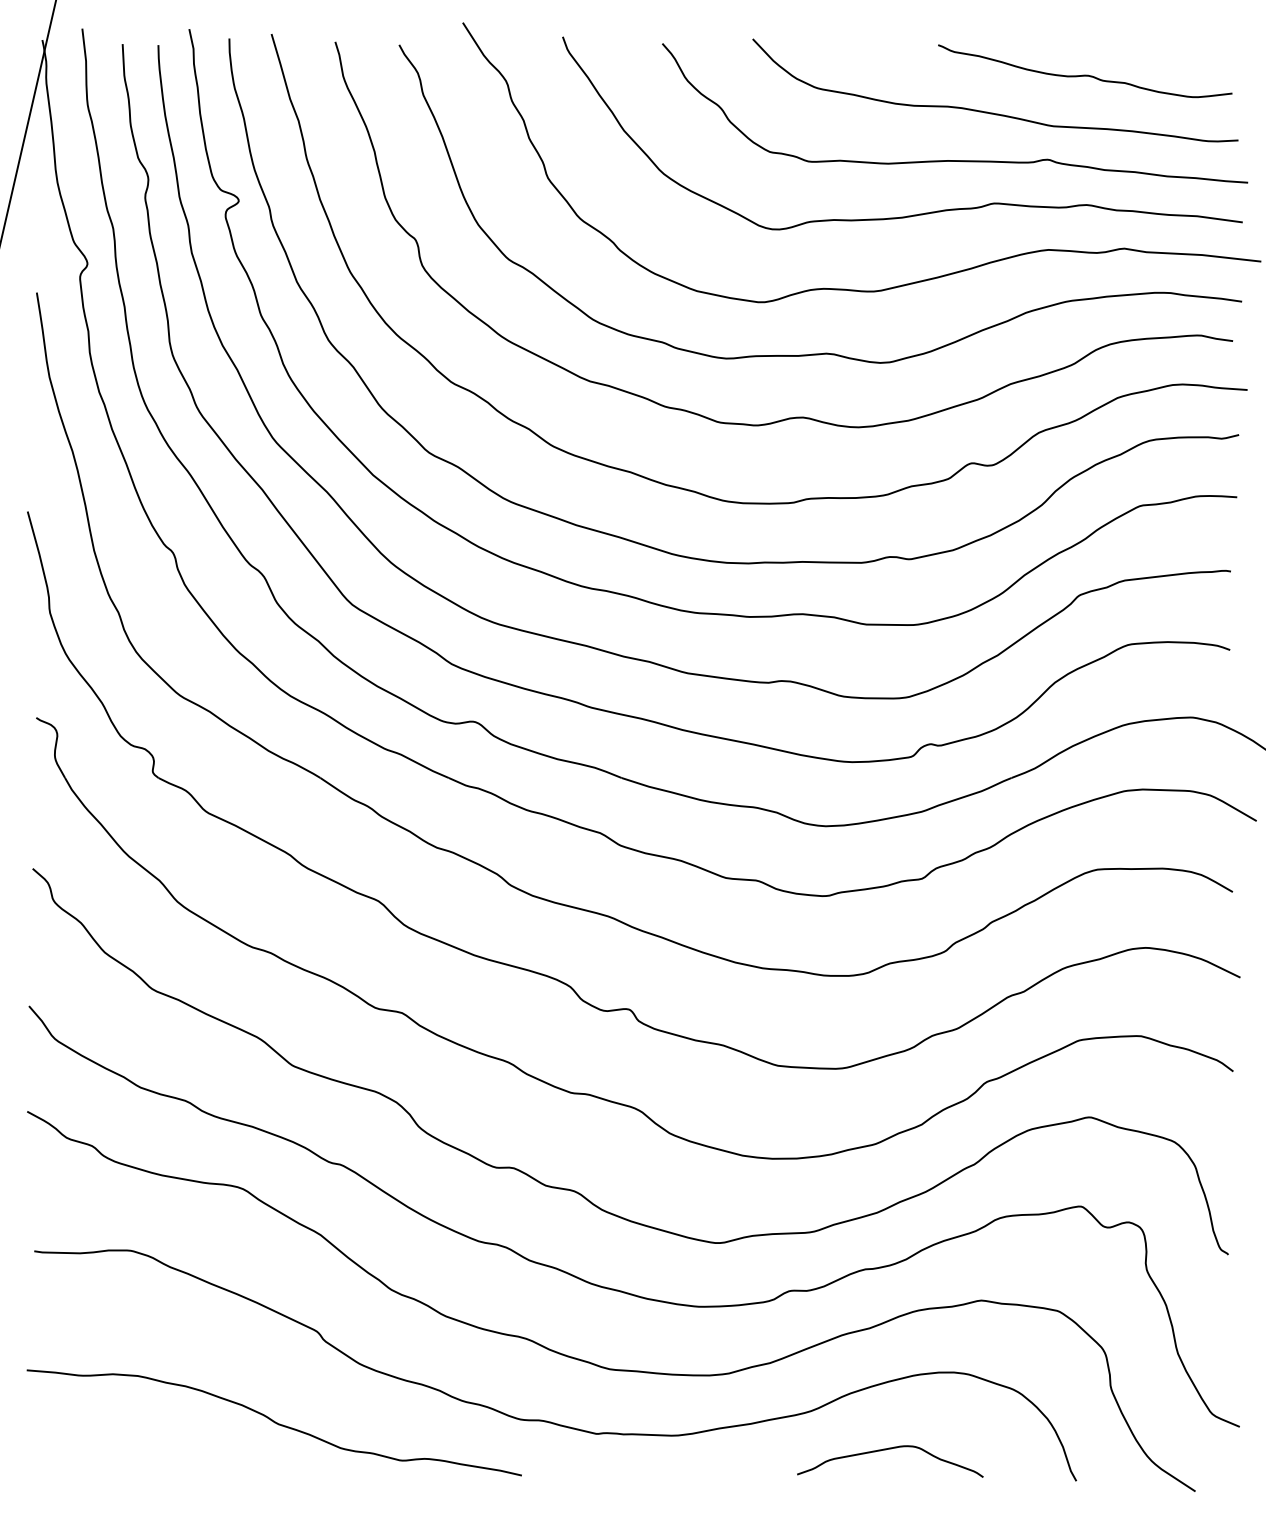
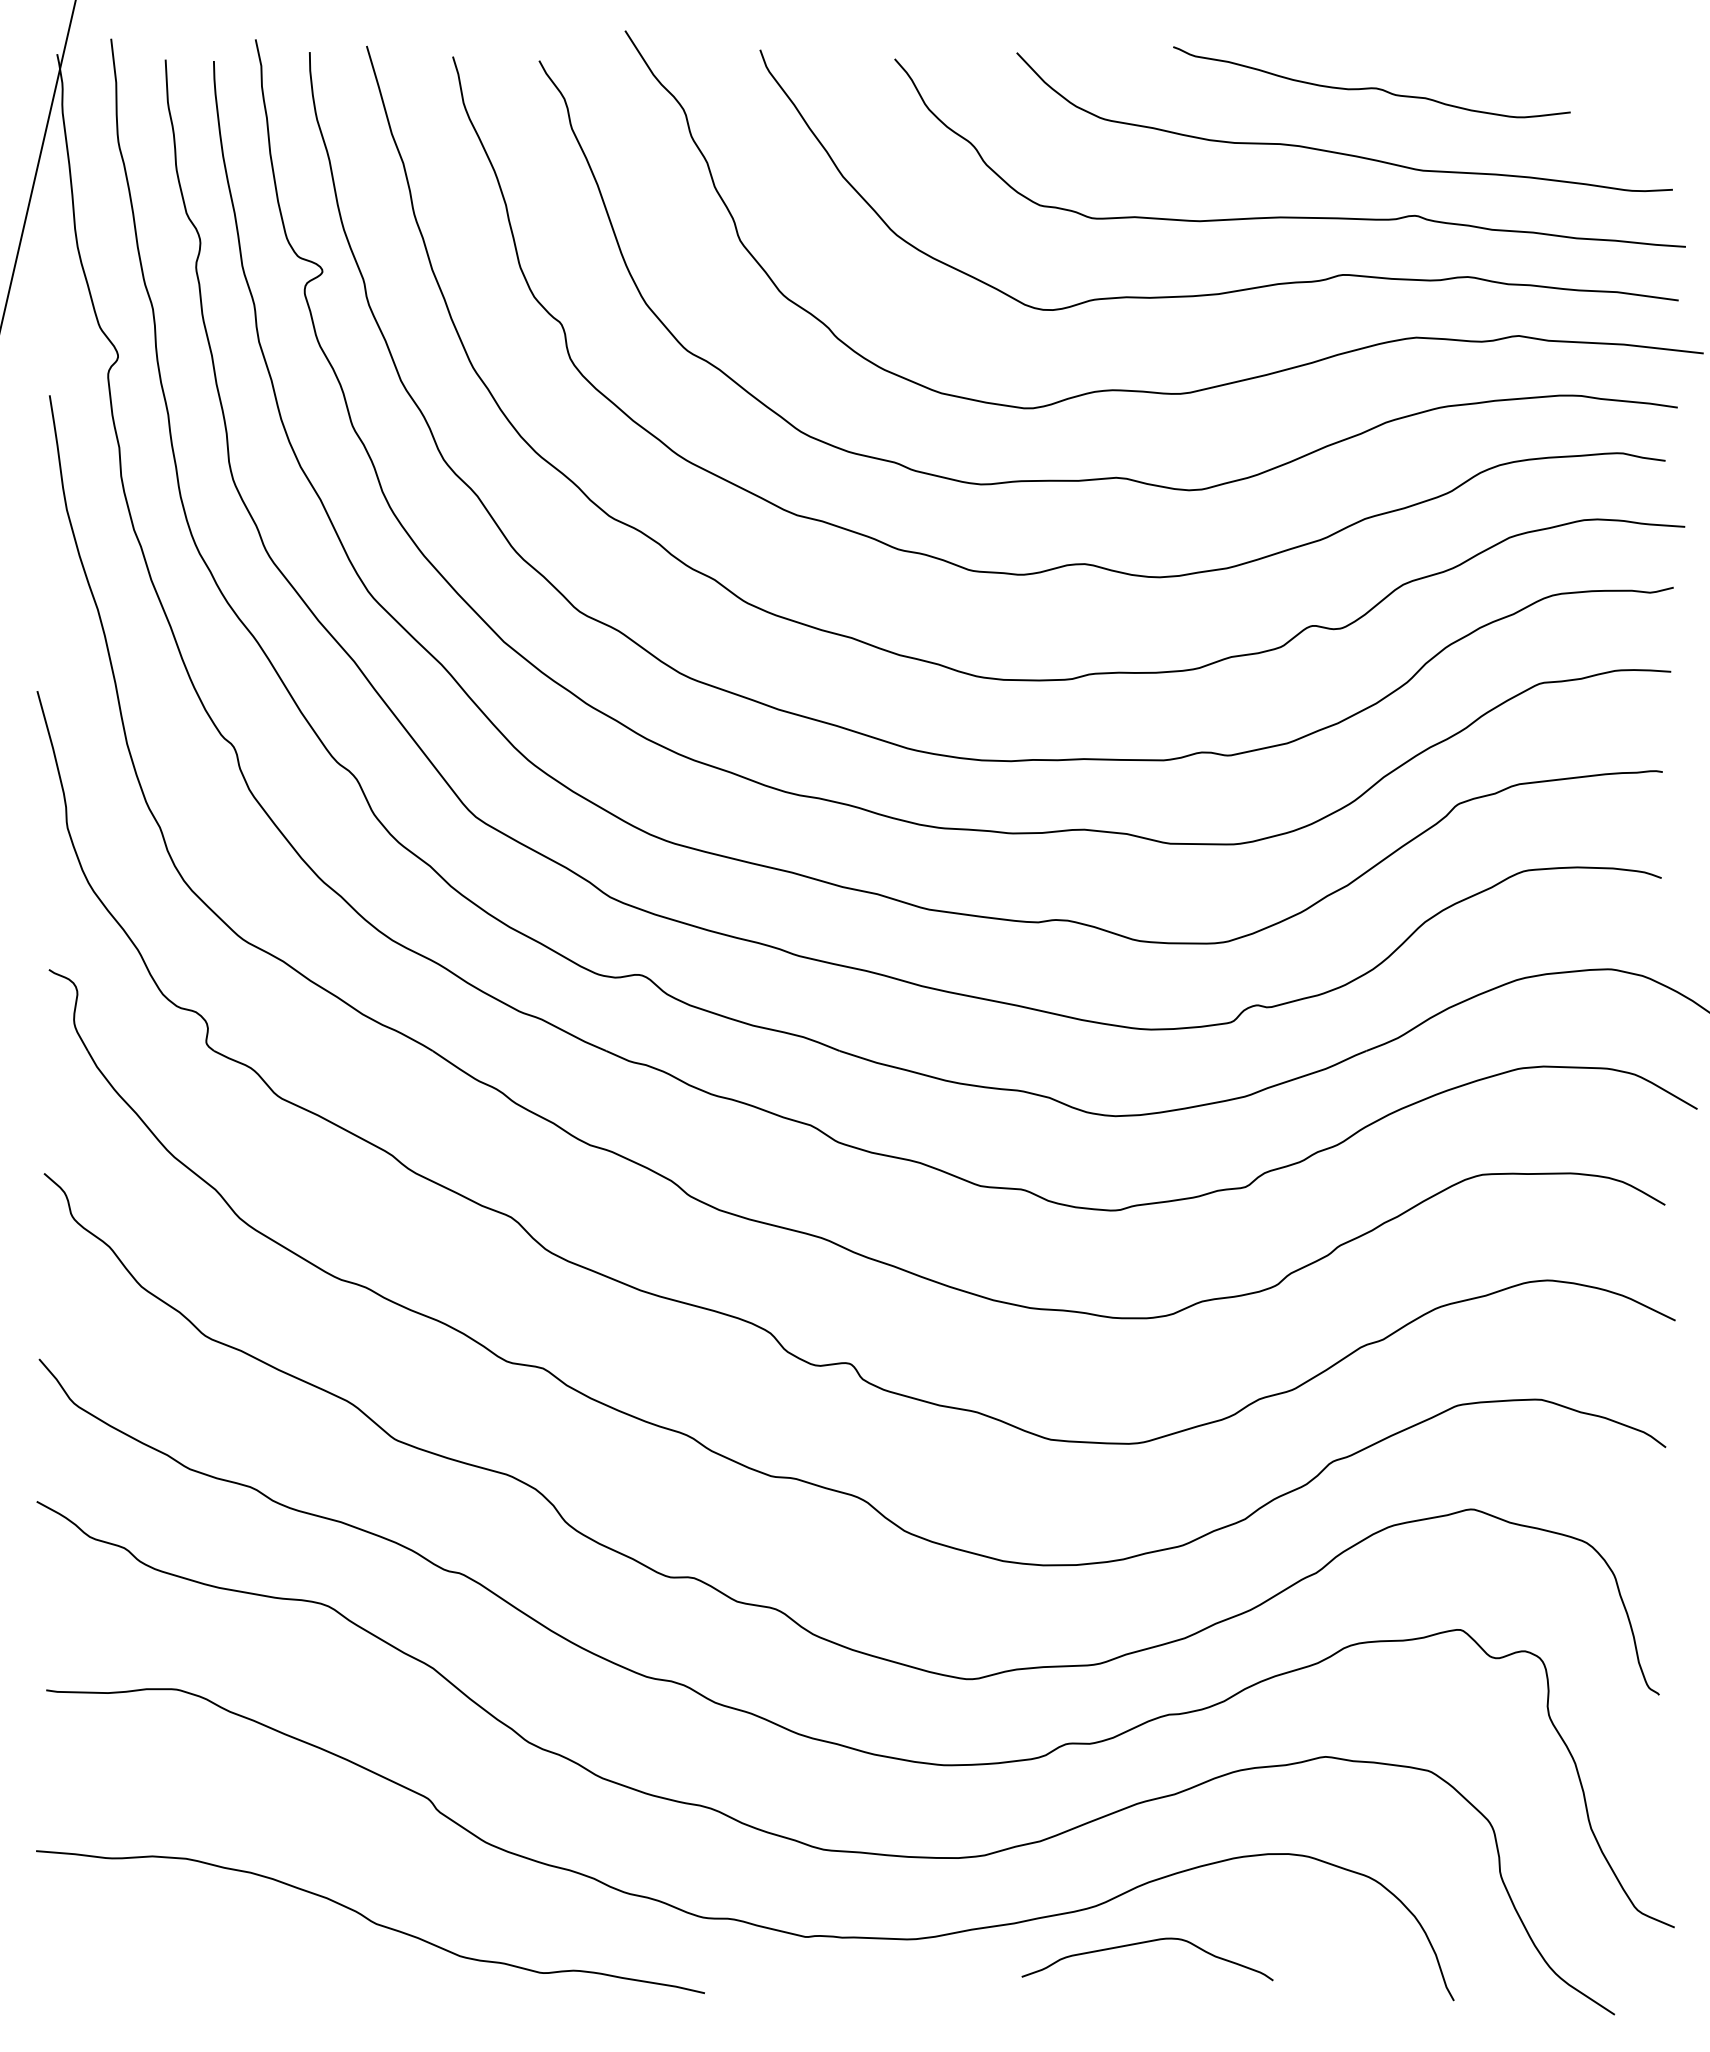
curve: (1084, 75) -> (1371, 87), moved
curve: (888, 1449) -> (1144, 1943), moved

